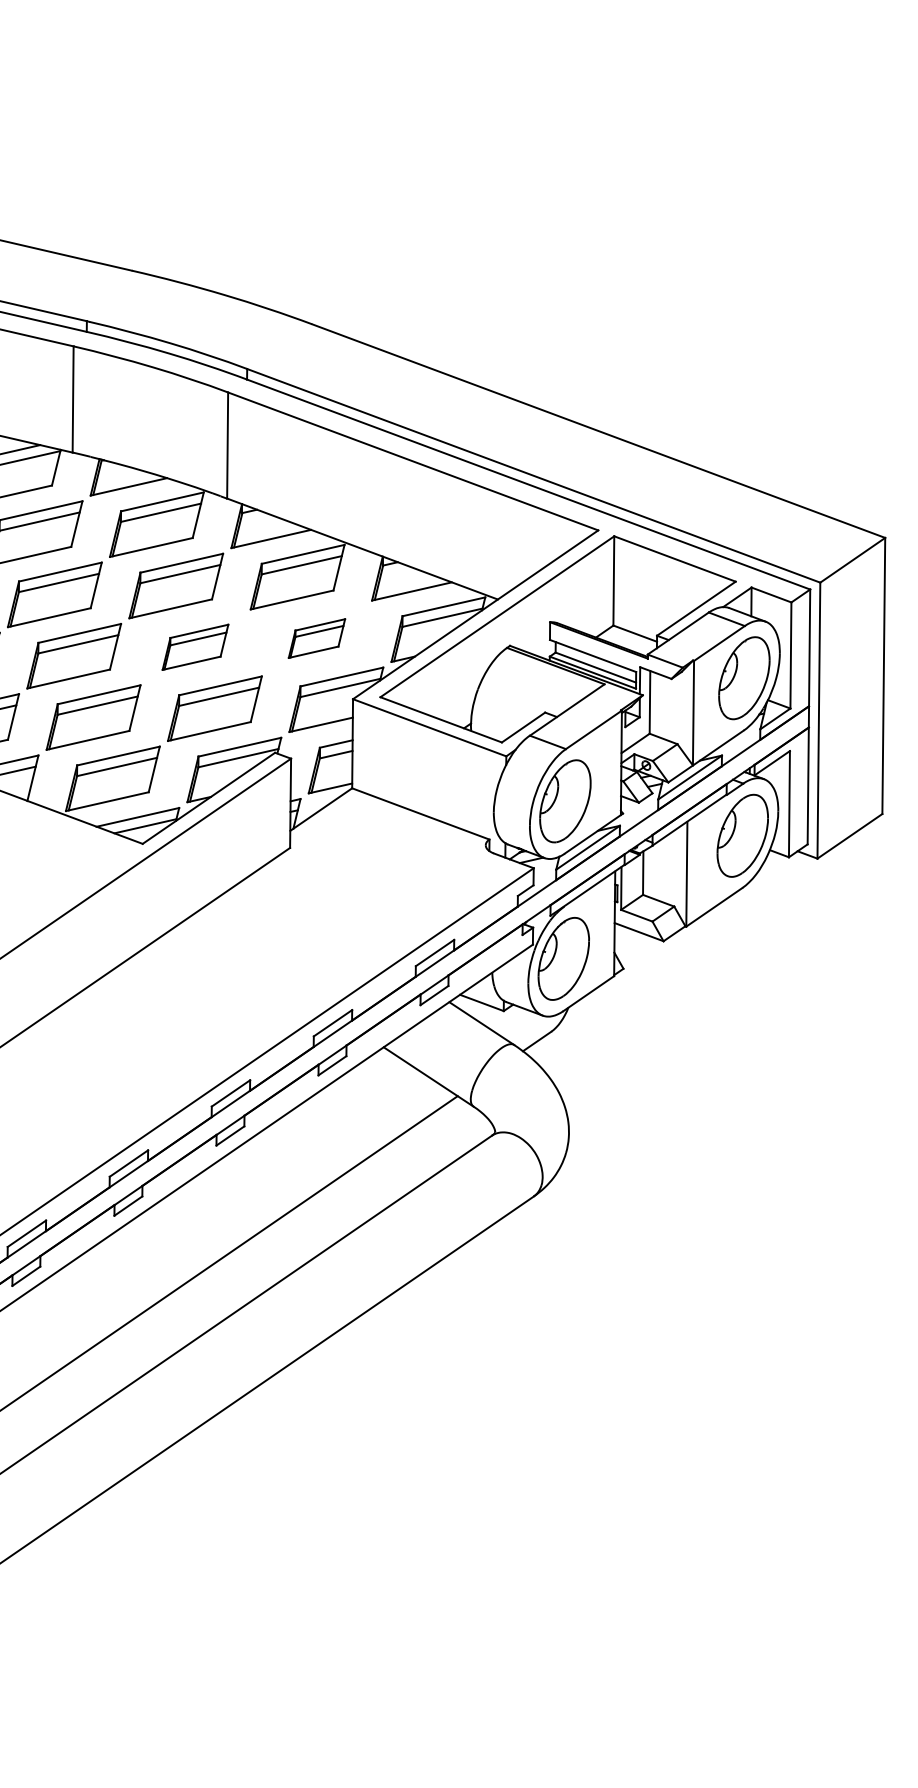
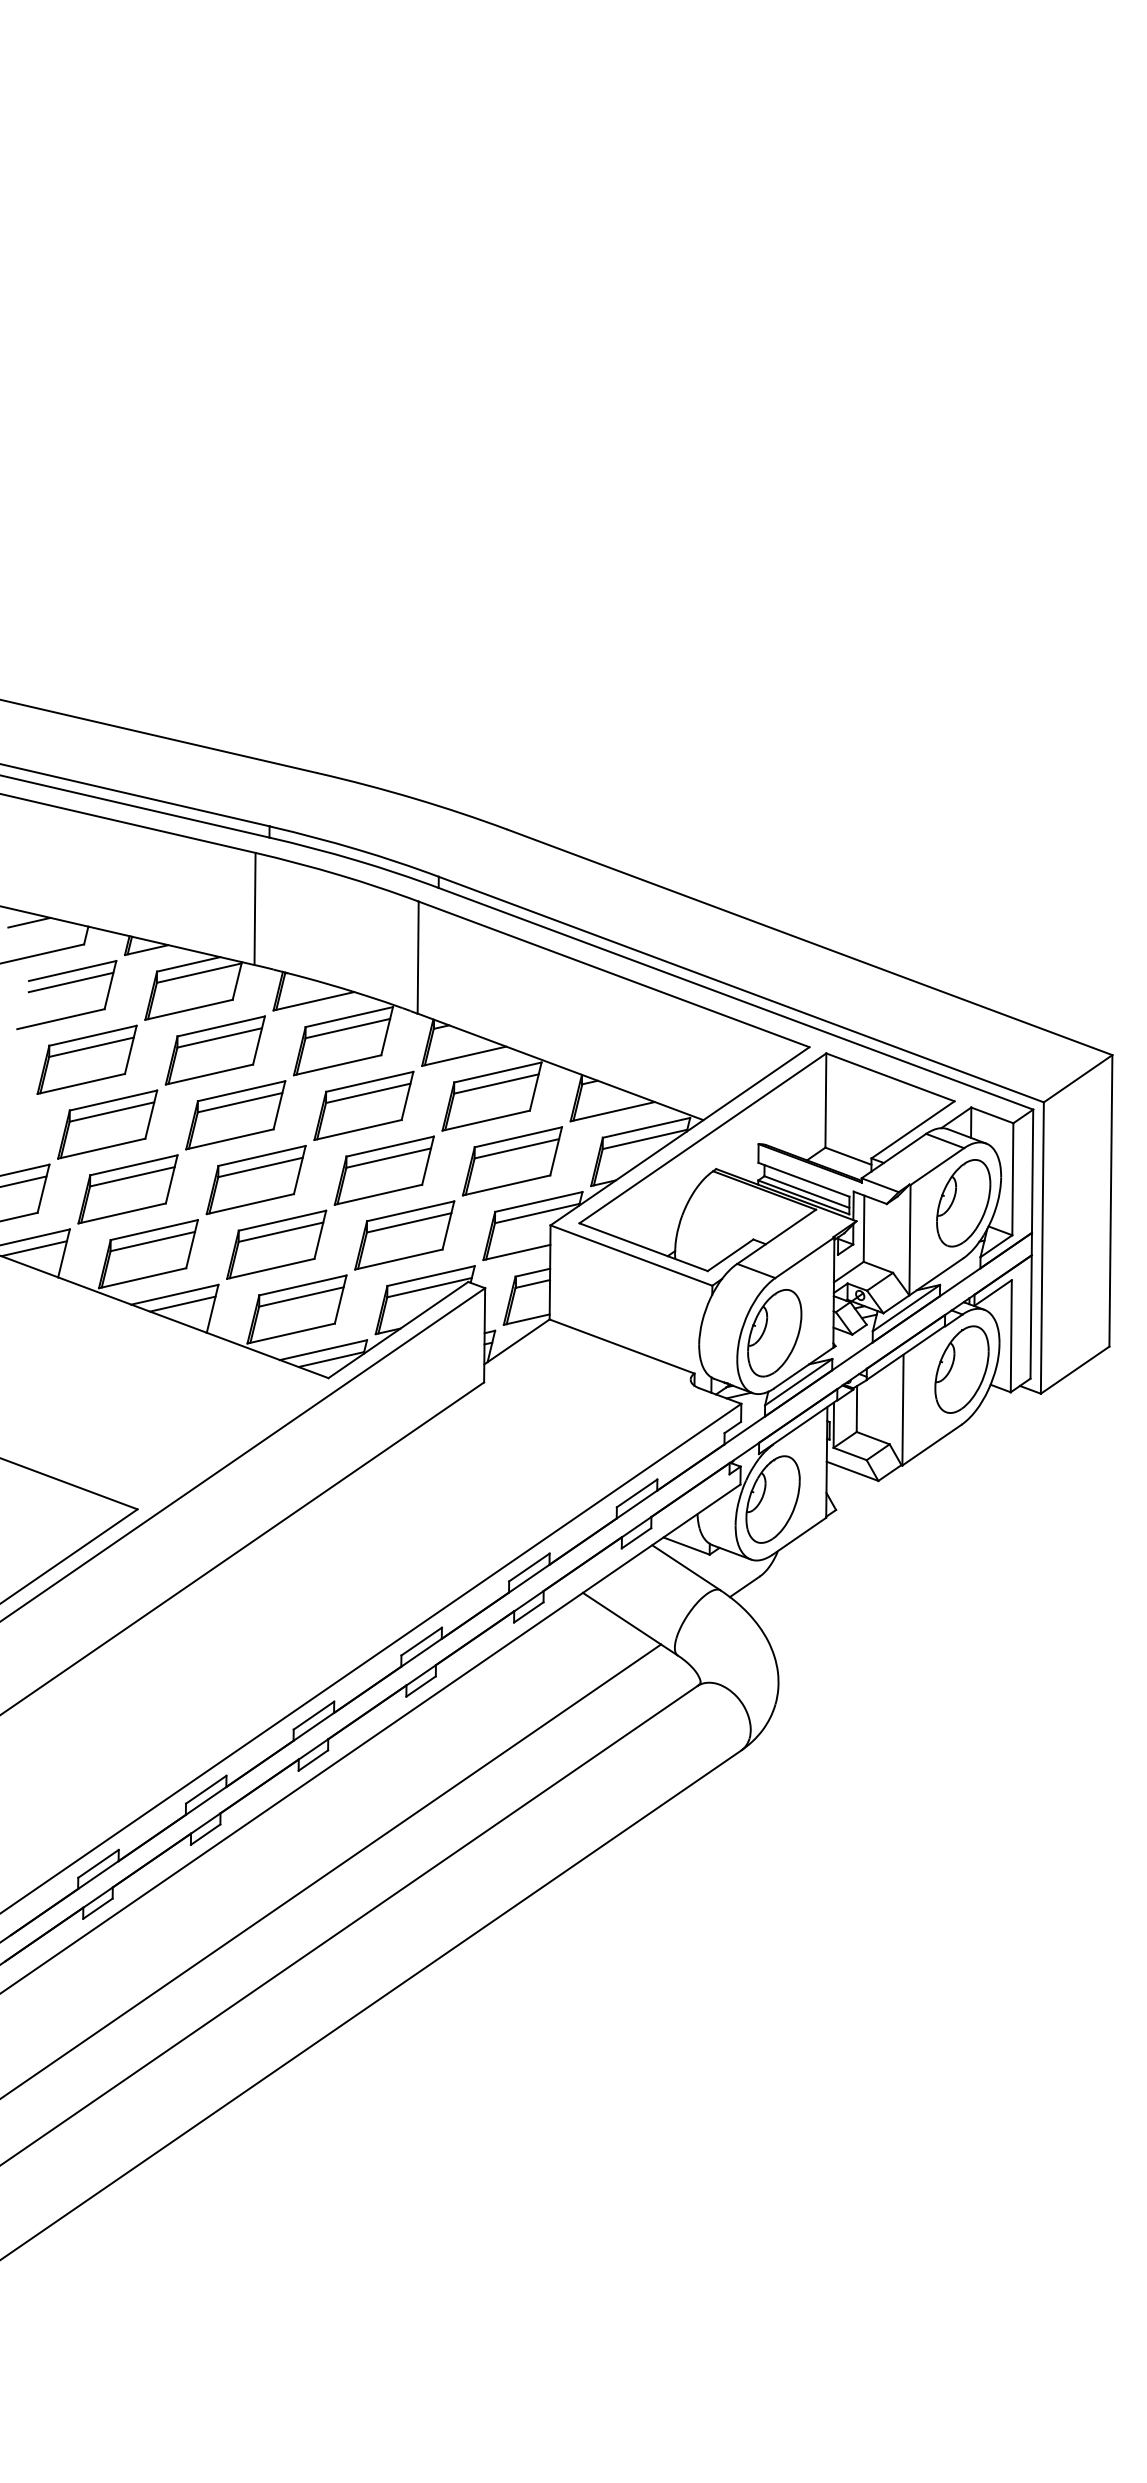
part: (316, 638) -> (512, 1161), size x1.67
part: (194, 647) -> (383, 1170), size x1.43

